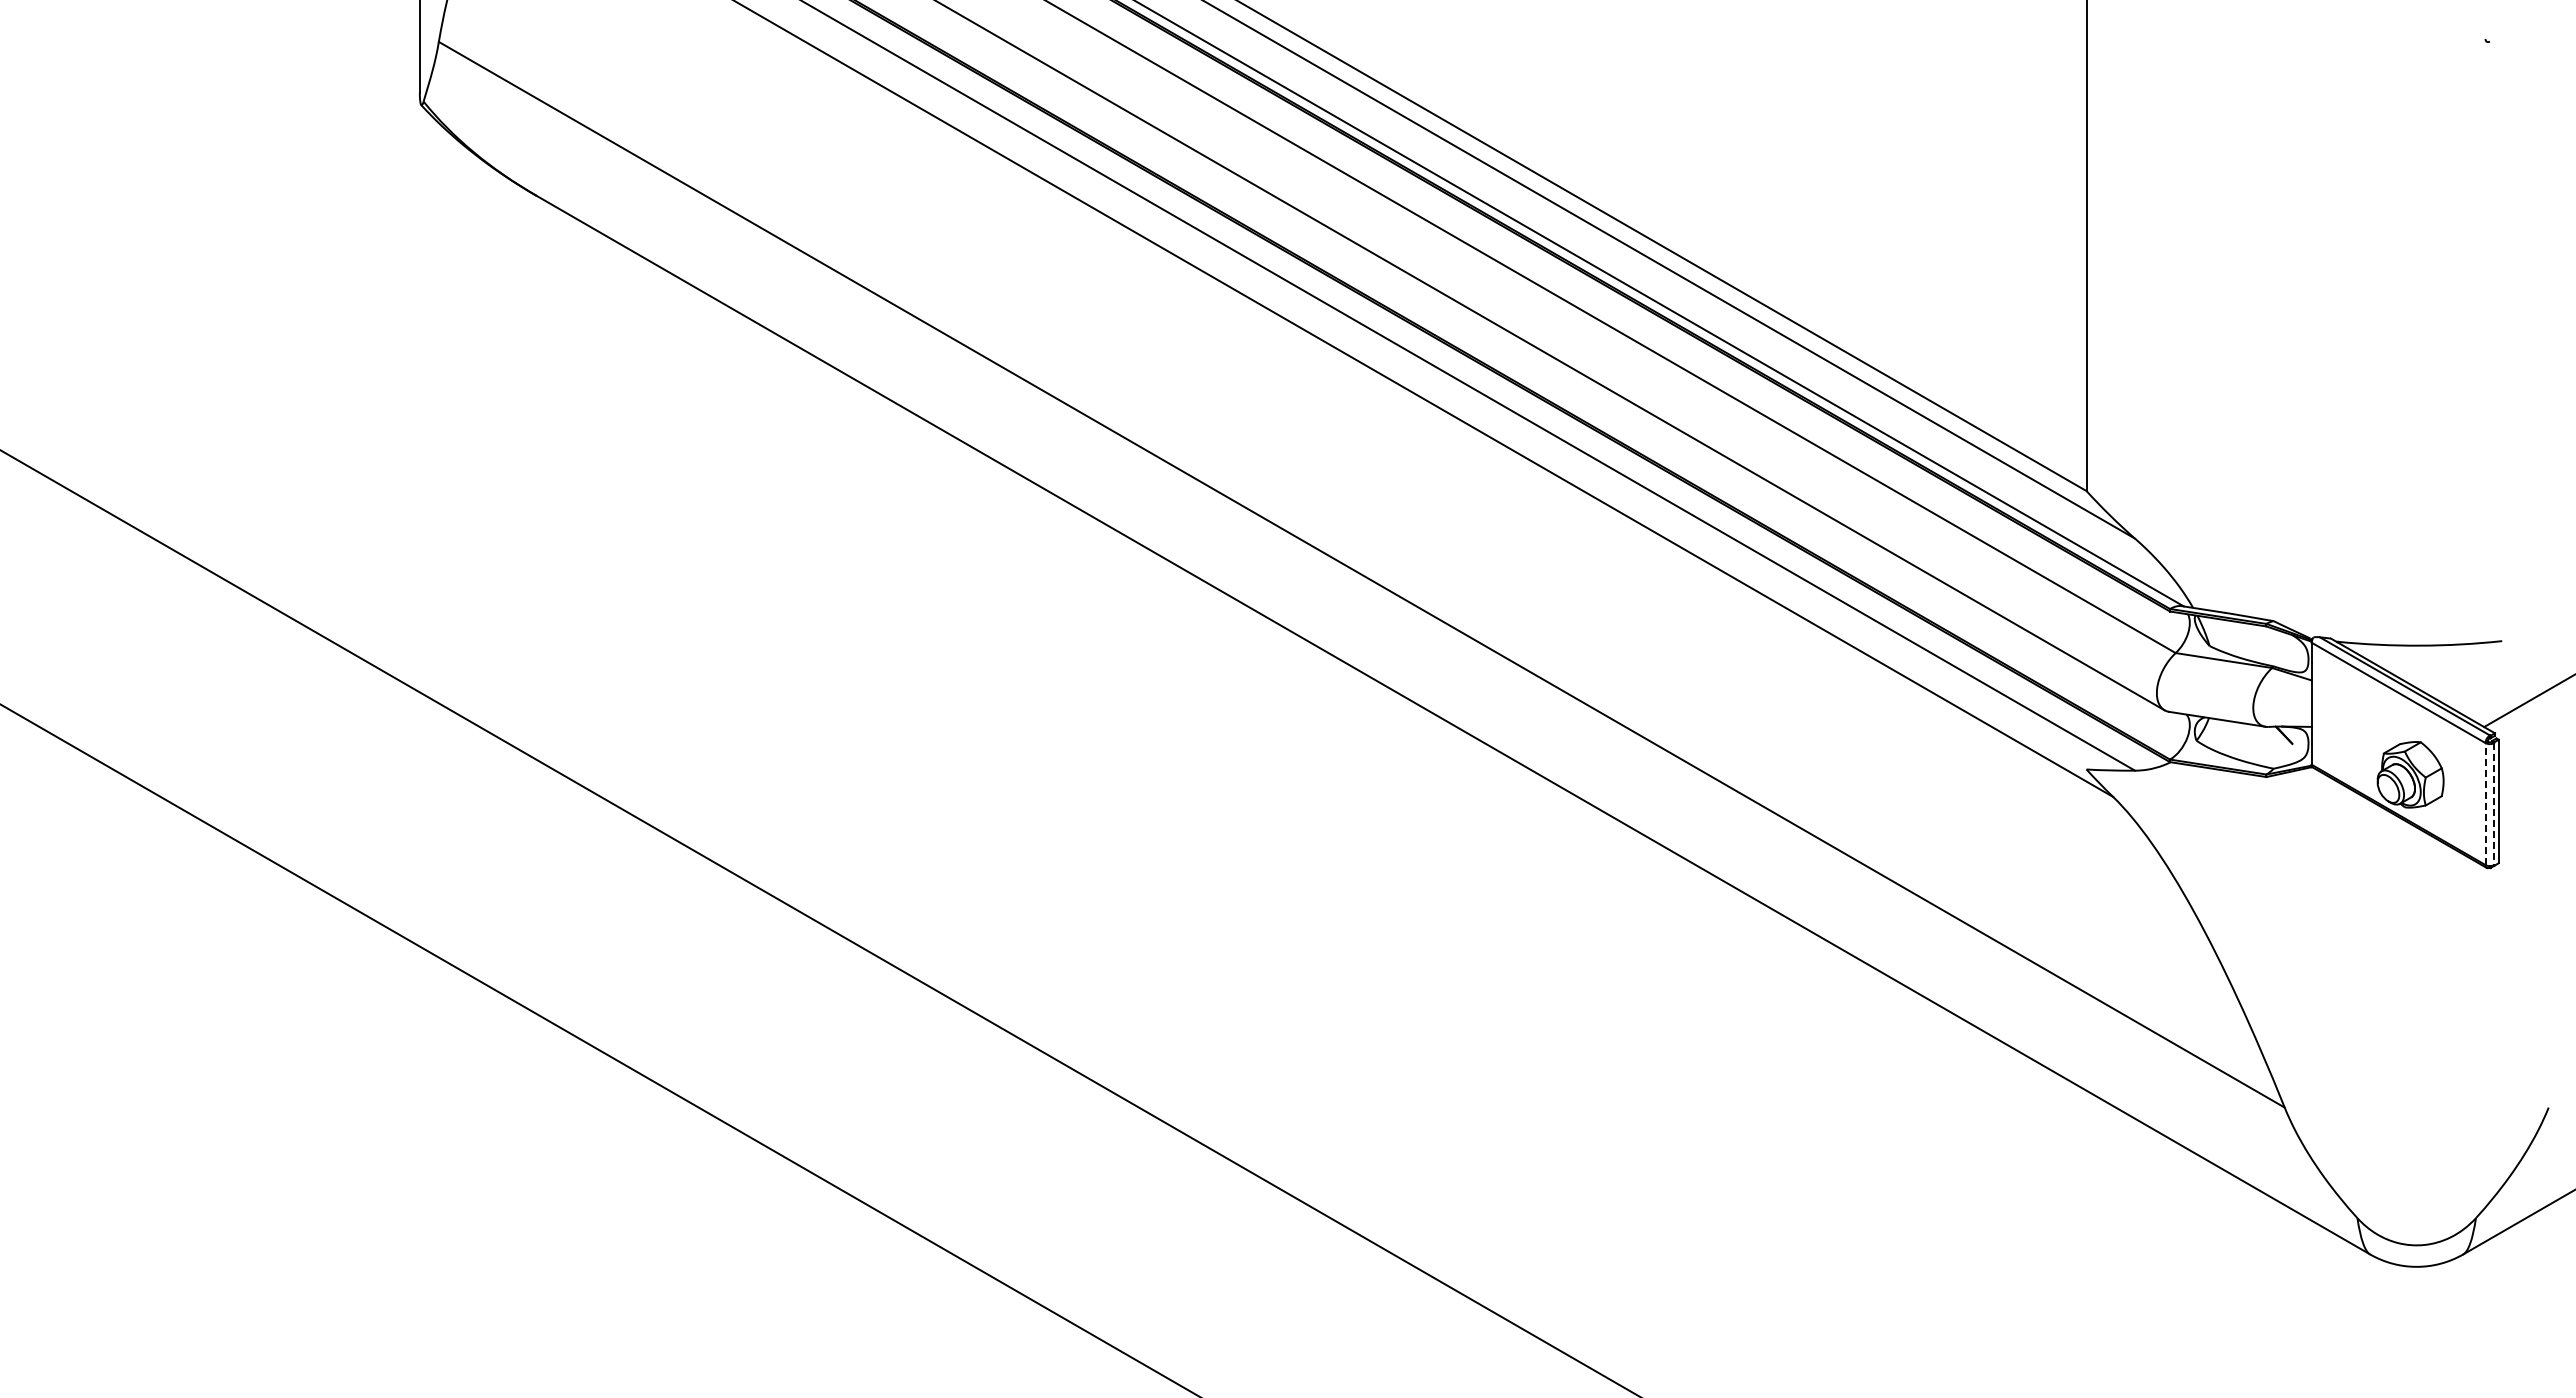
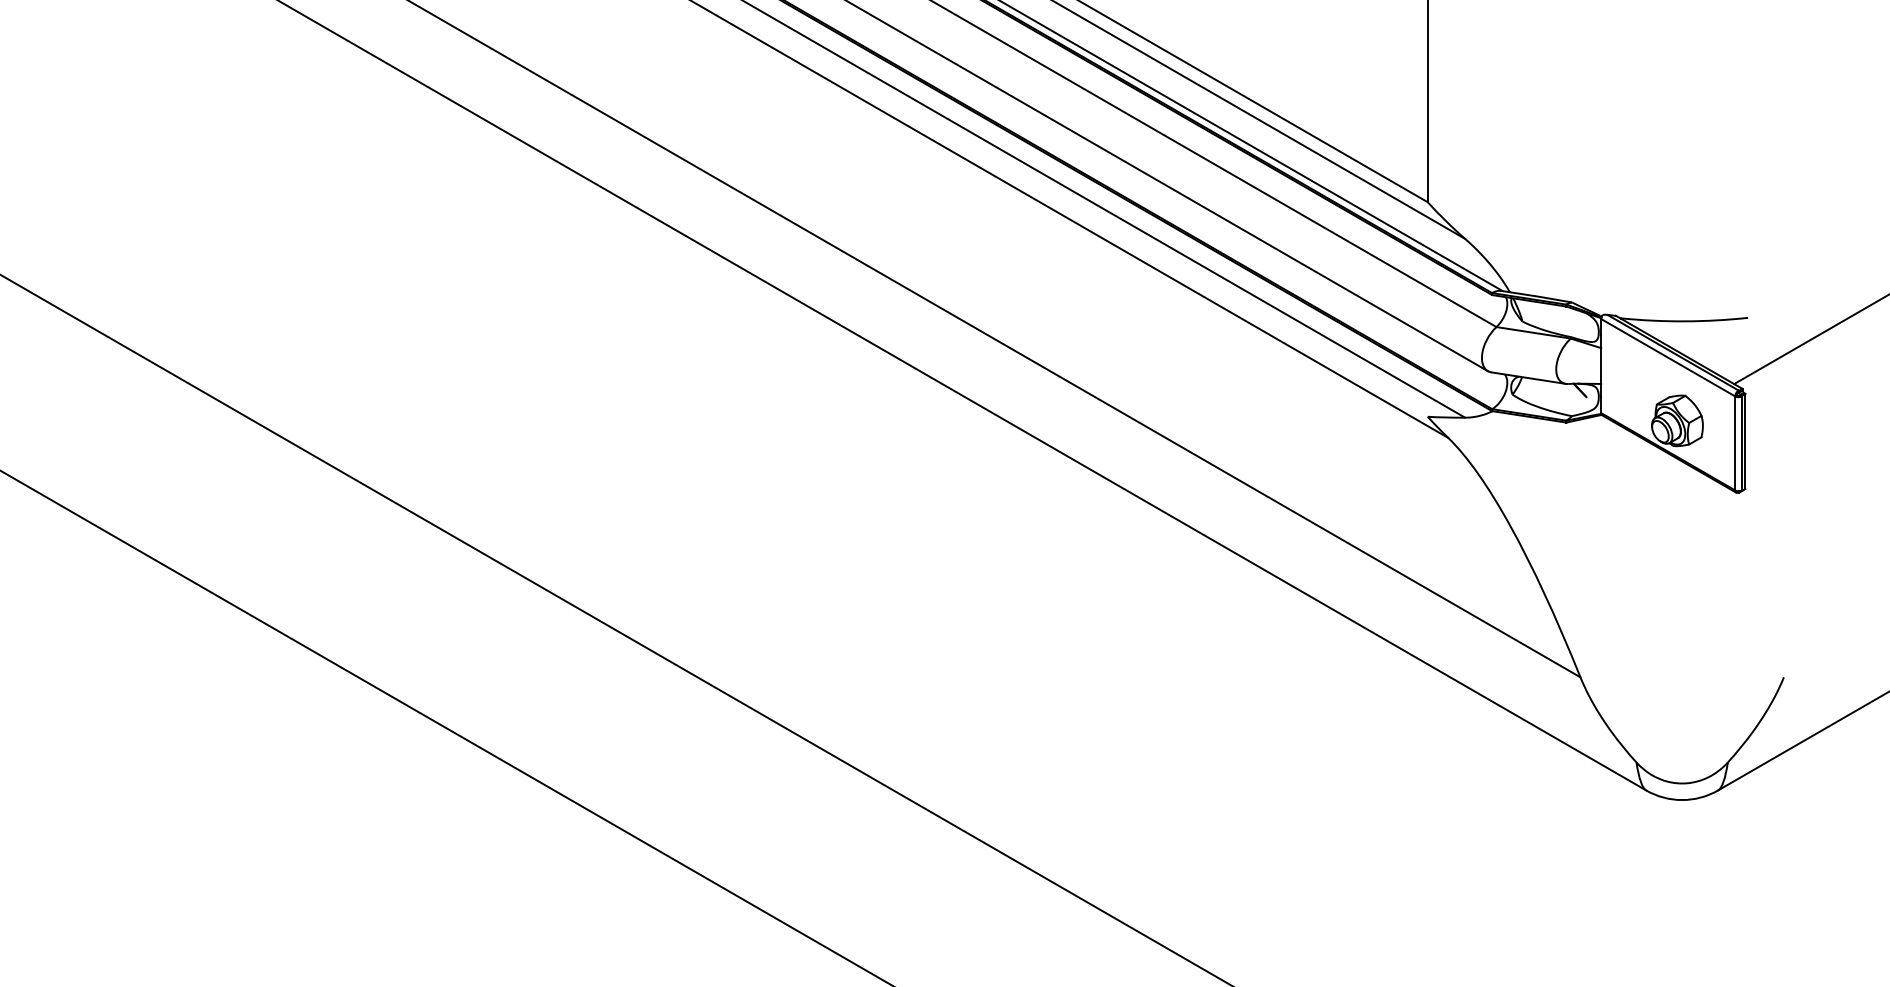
line: (2485, 803) -> (1735, 442), dashed -> solid
line: (2494, 804) -> (1742, 443), dashed -> solid

